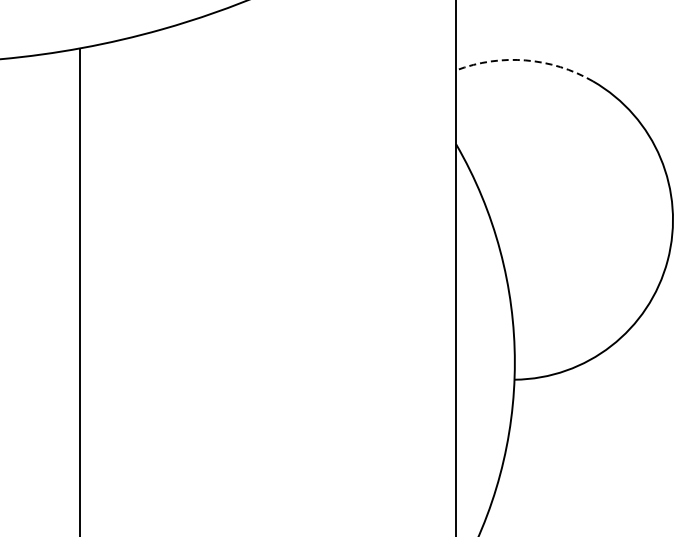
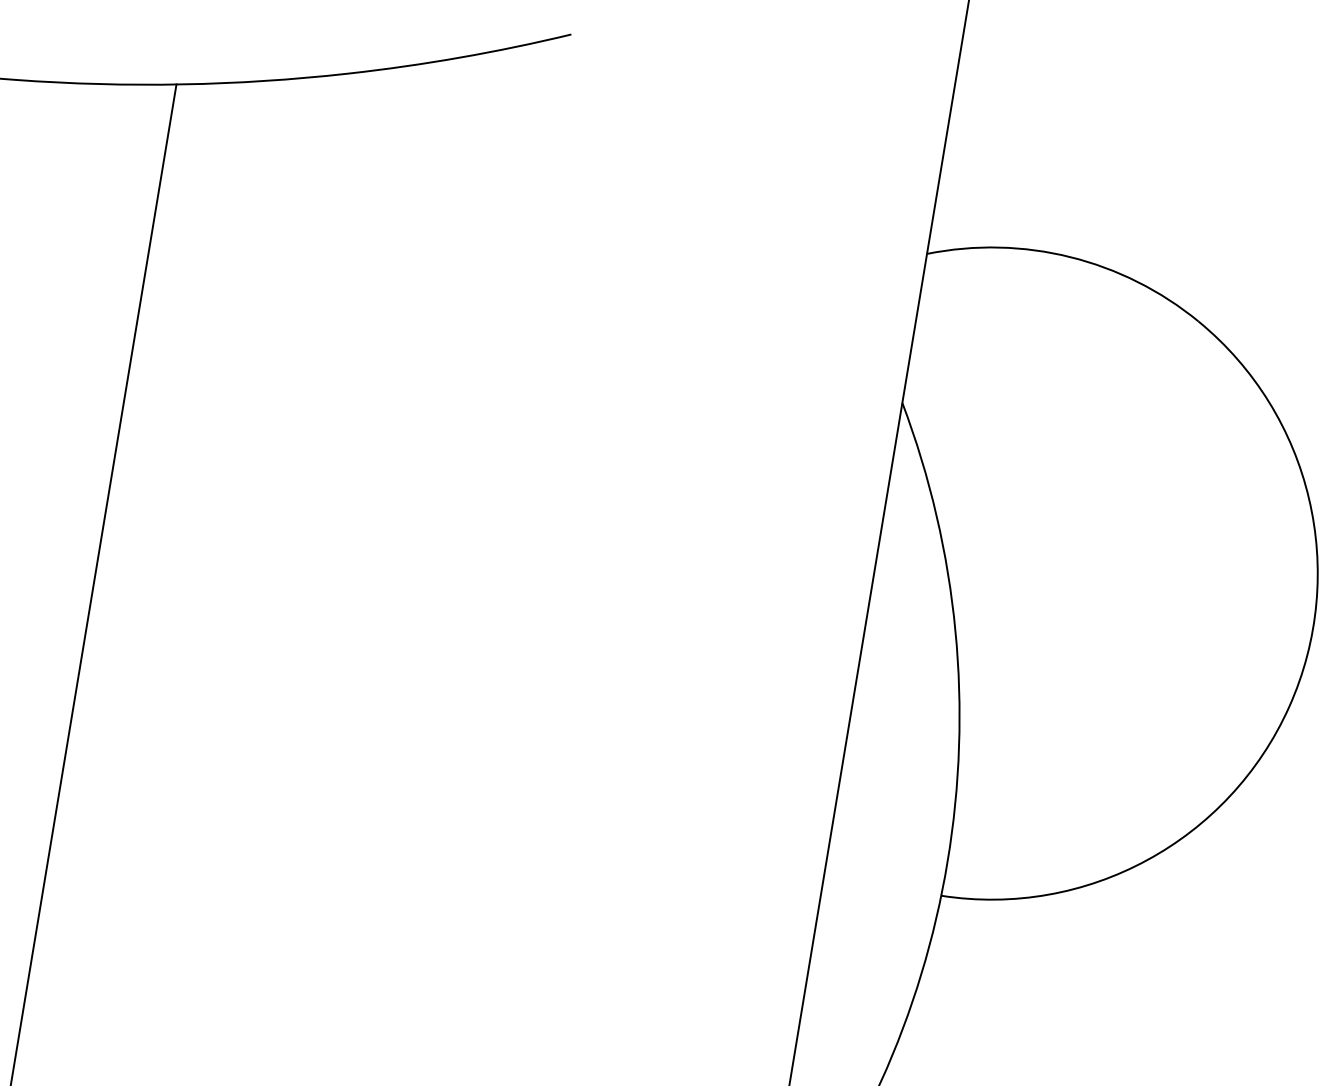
arc: (525, 60) -> (1069, 257), dashed -> solid

